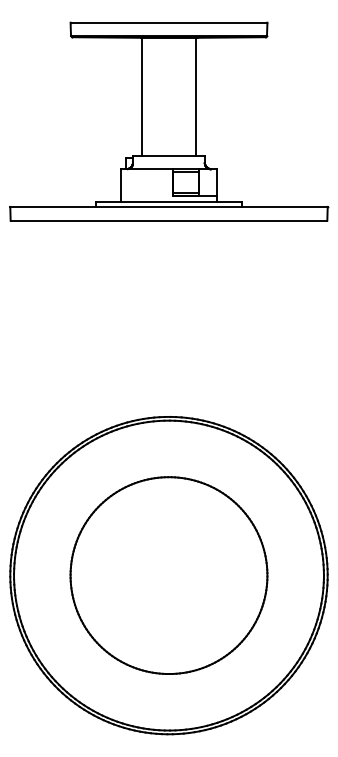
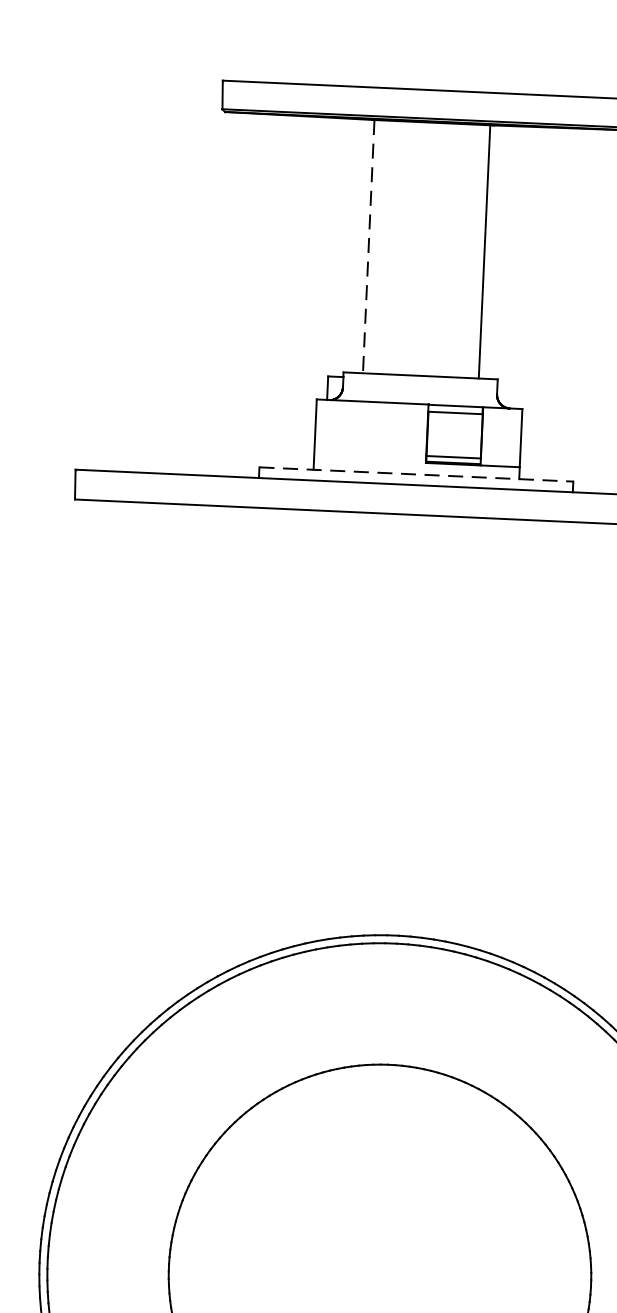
line: (142, 97) -> (369, 248), solid -> dashed
line: (169, 201) -> (417, 473), solid -> dashed

